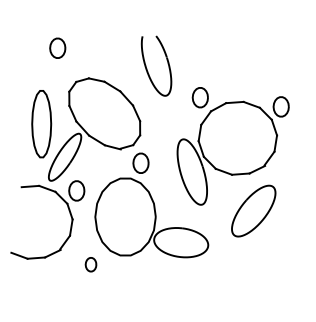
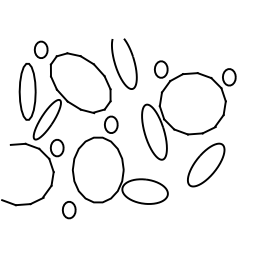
part: (57, 47) -> (40, 49), moved
part: (147, 68) -> (116, 66), moved
part: (90, 264) -> (68, 210), size x1.43

